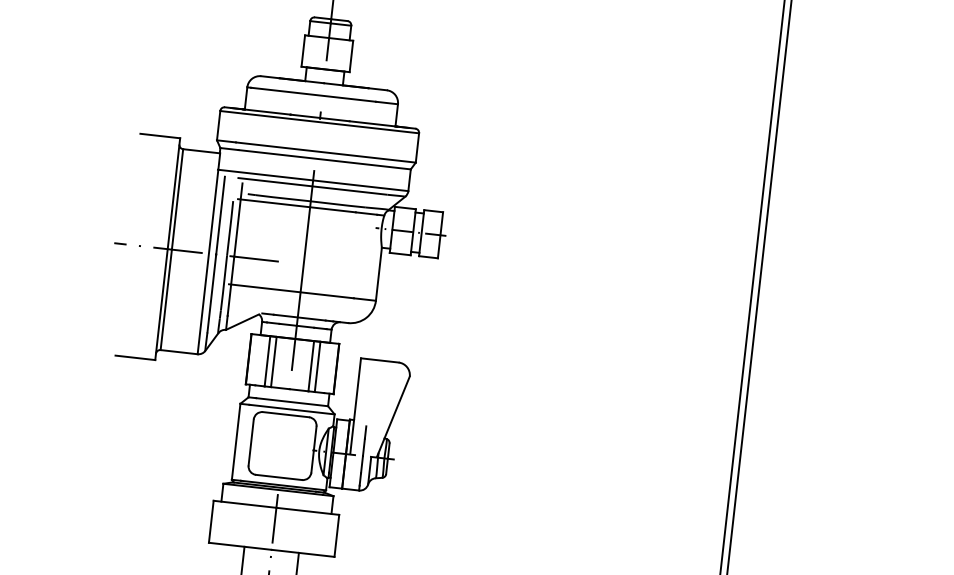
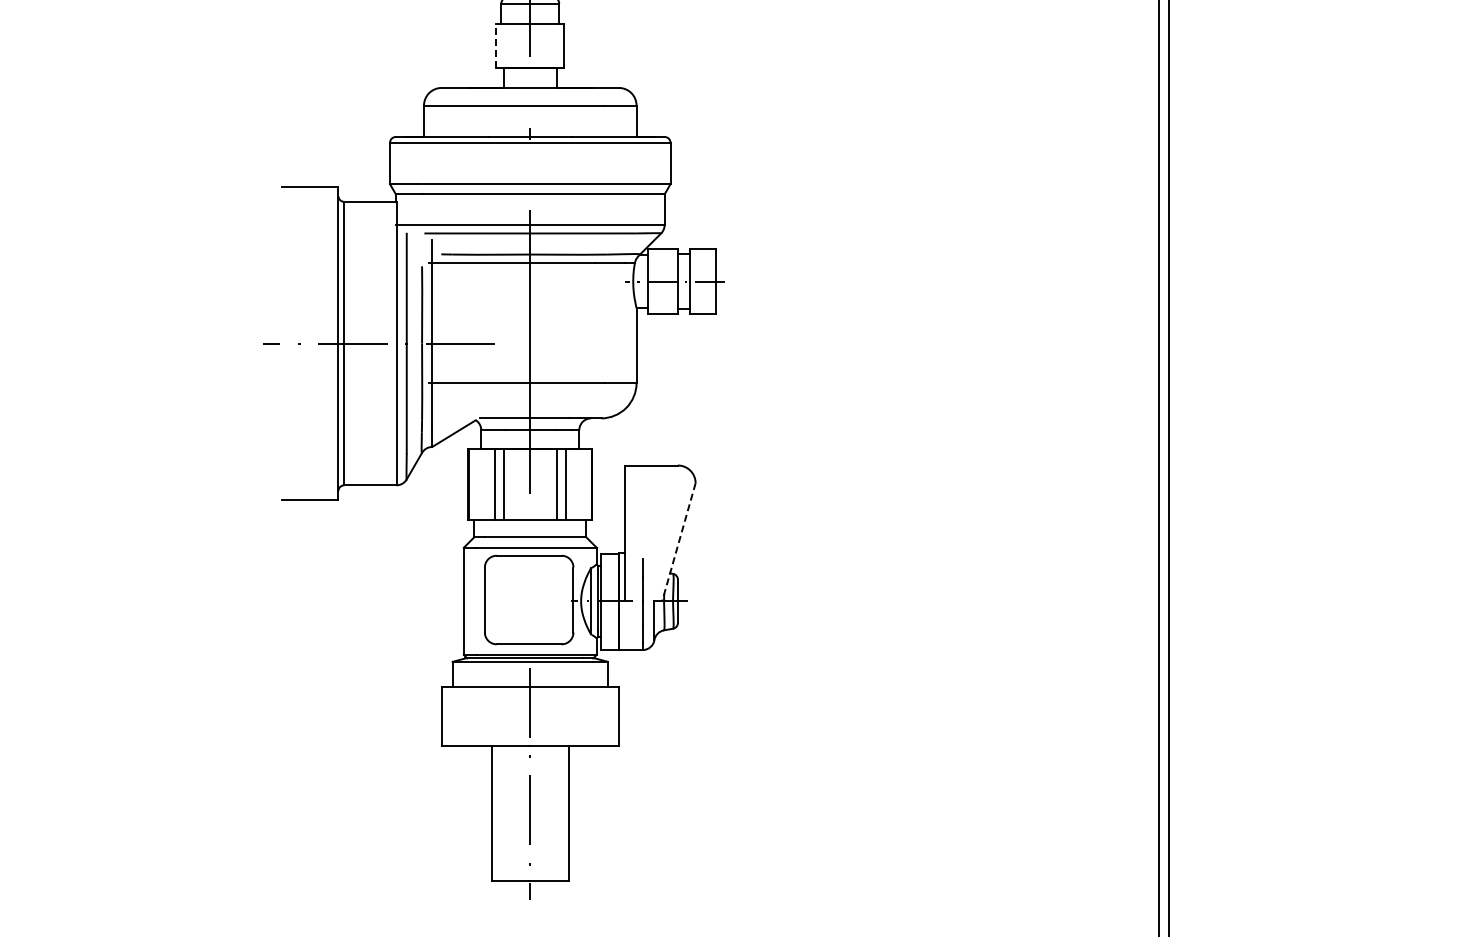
line: (303, 50) -> (496, 45), solid -> dashed
line: (393, 416) -> (679, 541), solid -> dashed

